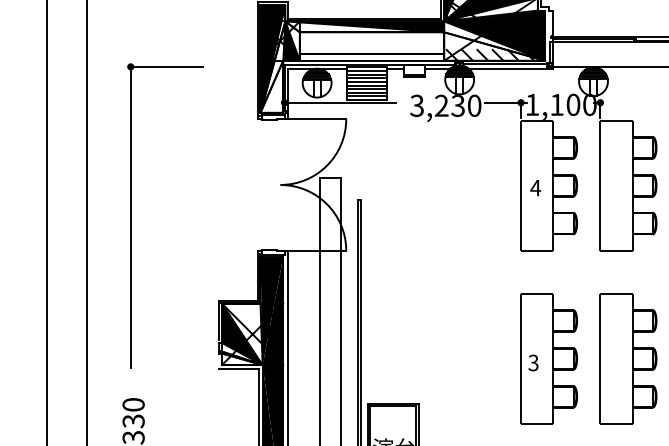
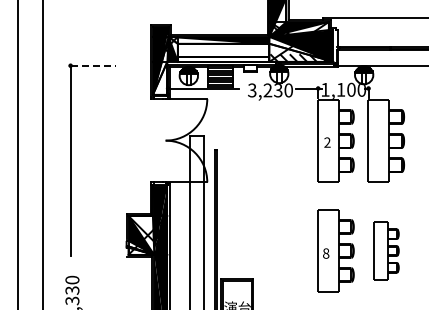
line: (166, 66) -> (93, 65), solid -> dashed
text: (535, 187) -> (327, 142), 4 -> 2
part: (627, 358) -> (385, 250), size x0.7
text: (534, 362) -> (326, 253), 3 -> 8

